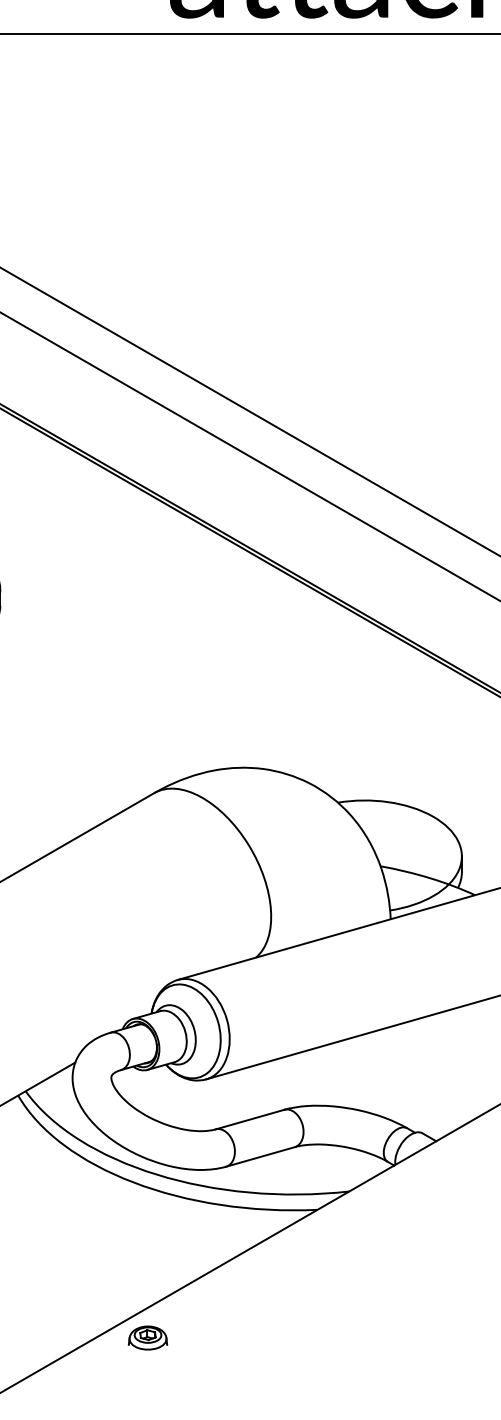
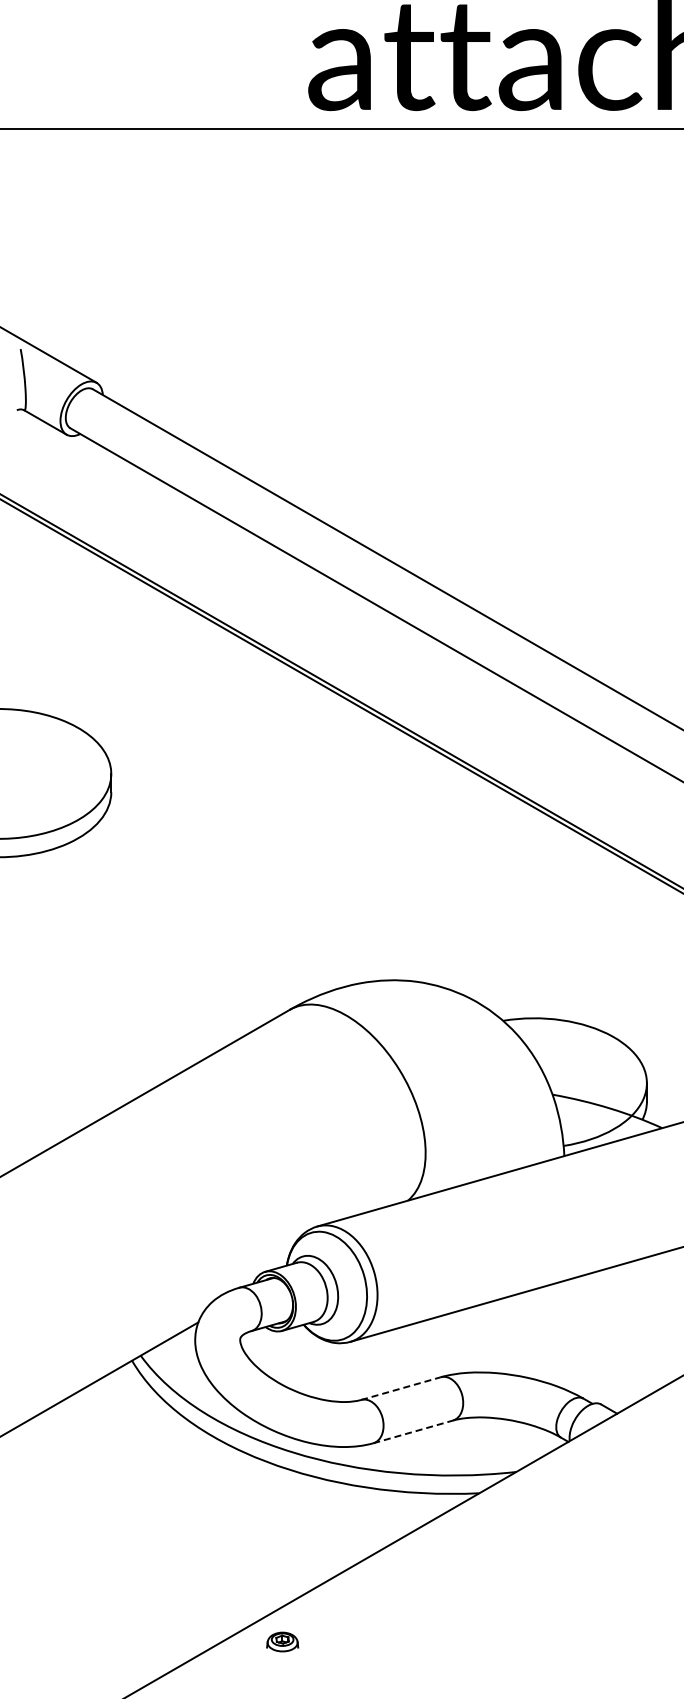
line: (250, 1119) -> (401, 1388), solid -> dashed
line: (260, 1156) -> (413, 1431), solid -> dashed
part: (147, 1337) -> (282, 1641), size x0.7

